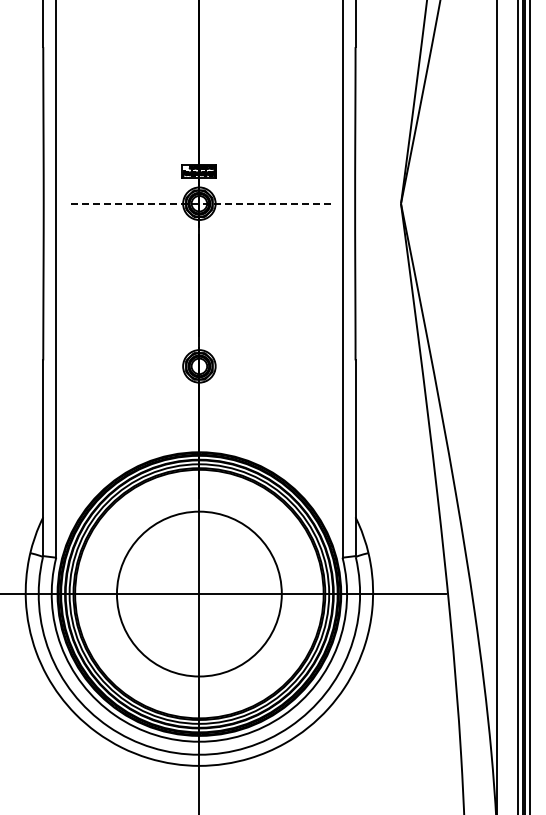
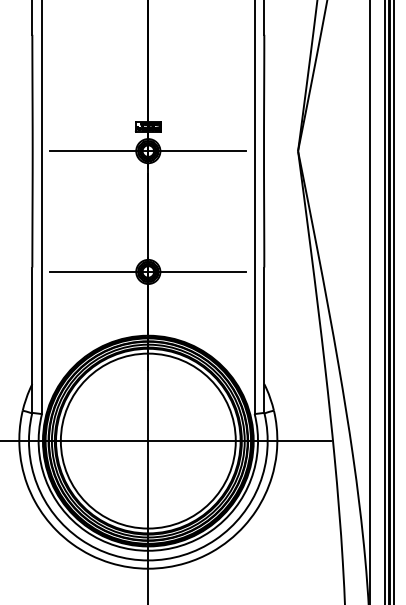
line: (199, 203) -> (148, 150), dashed -> solid
line: (199, 366) -> (148, 272), added
circle: (199, 593) -> (148, 440), size x1.43

